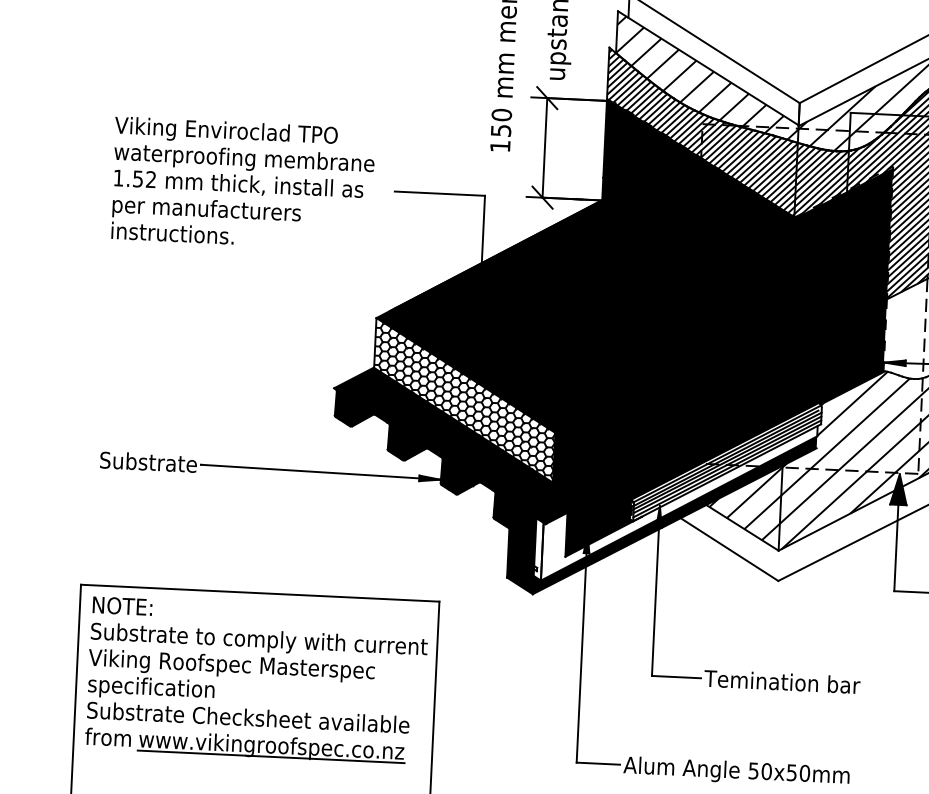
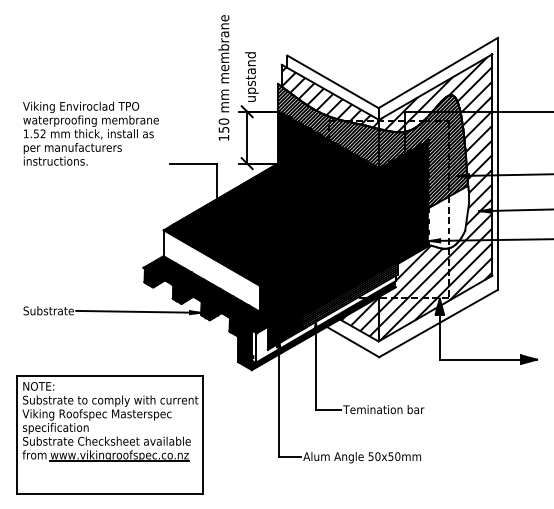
text: (241, 183) -> (90, 133), moved
hatch: (464, 399) -> (211, 270), removed

